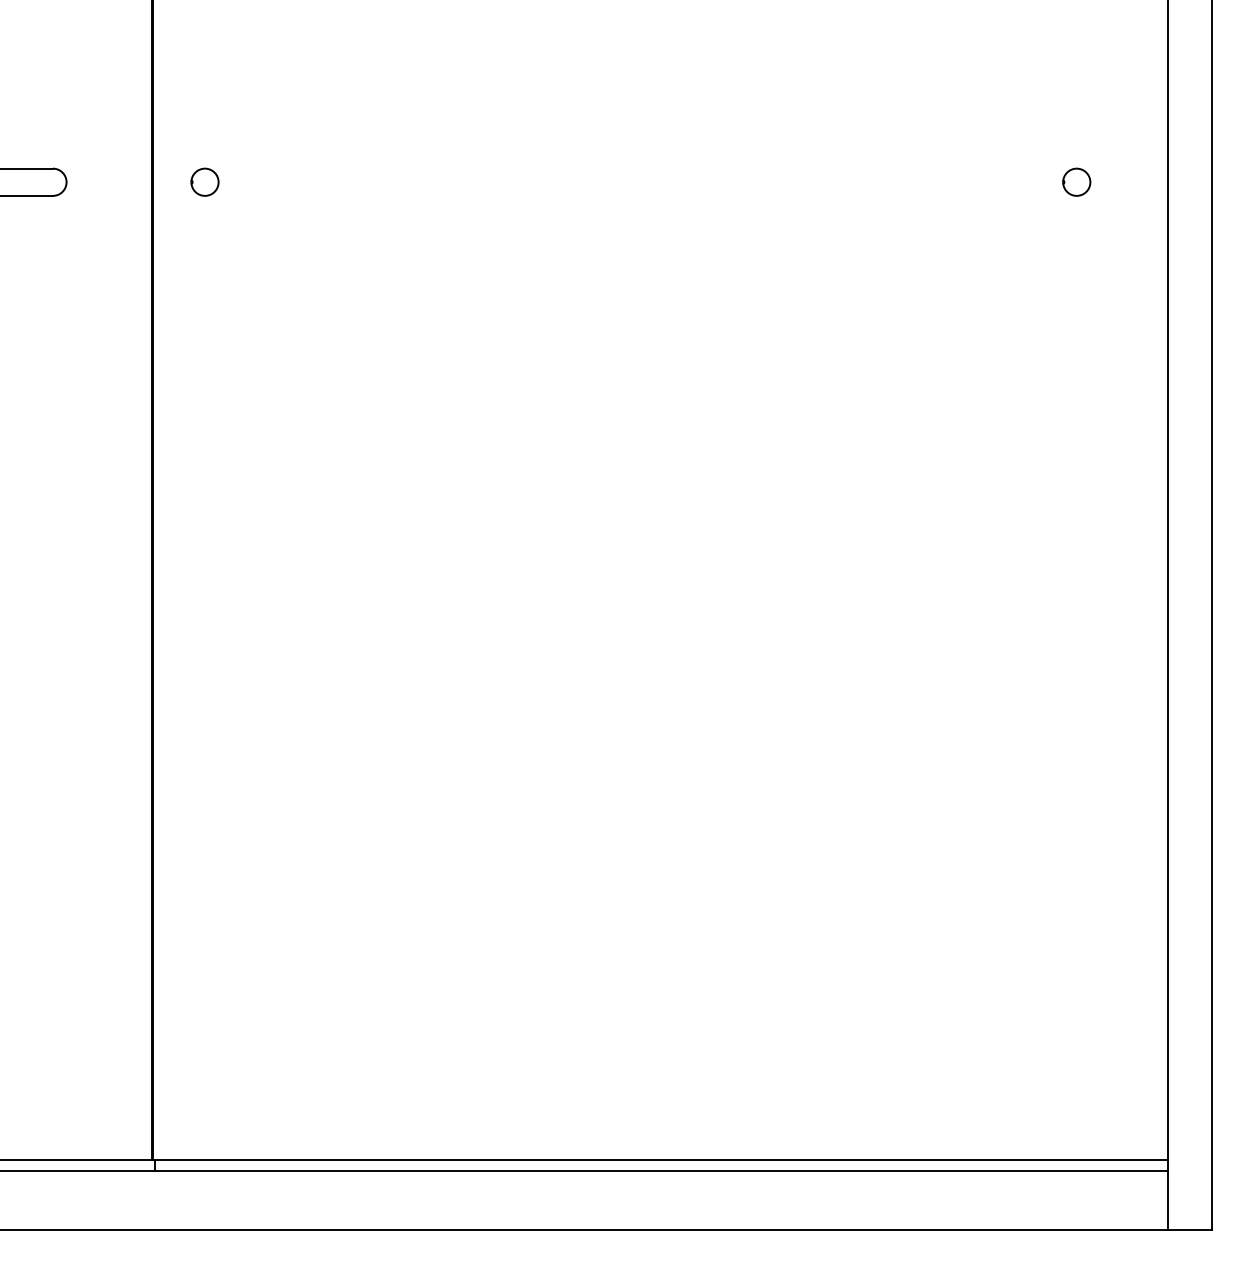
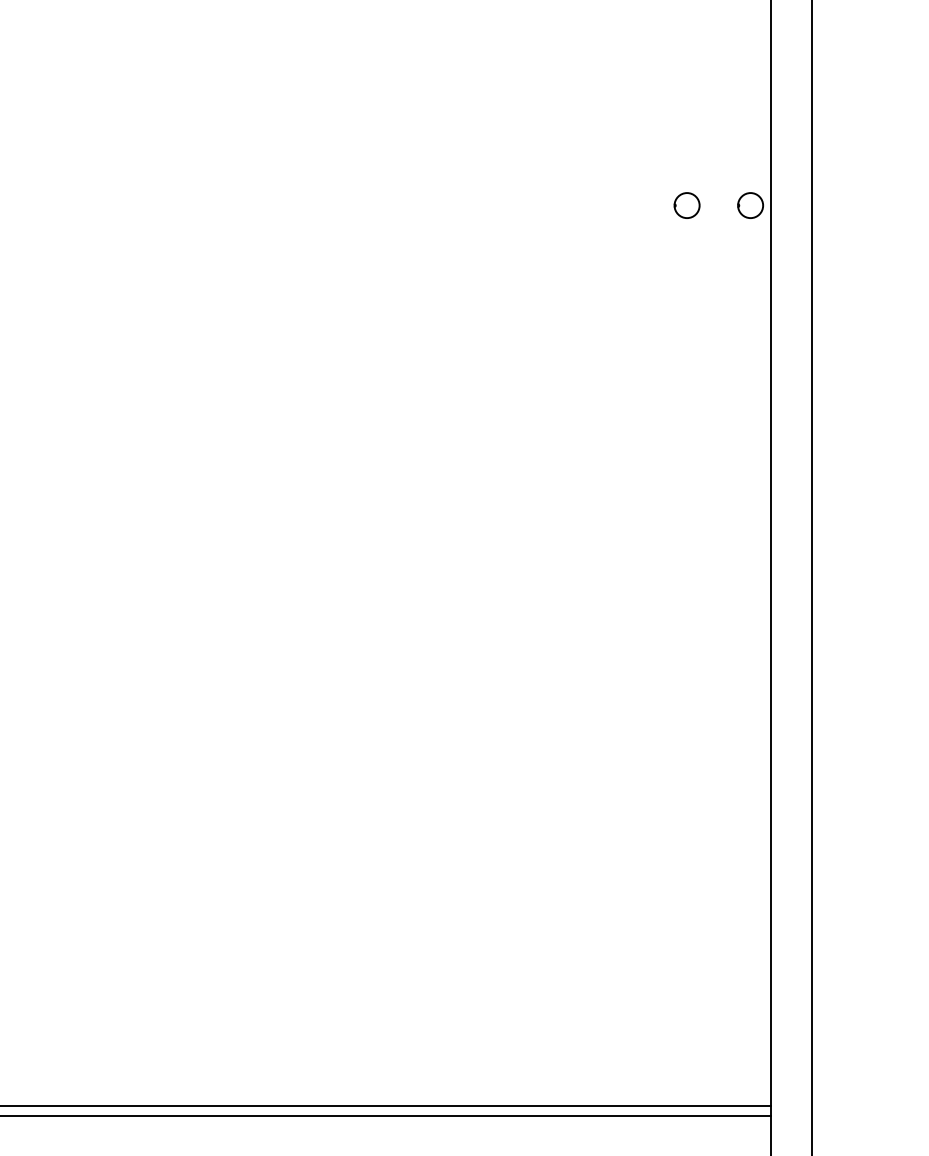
circle: (1145, 181) -> (750, 204), added

